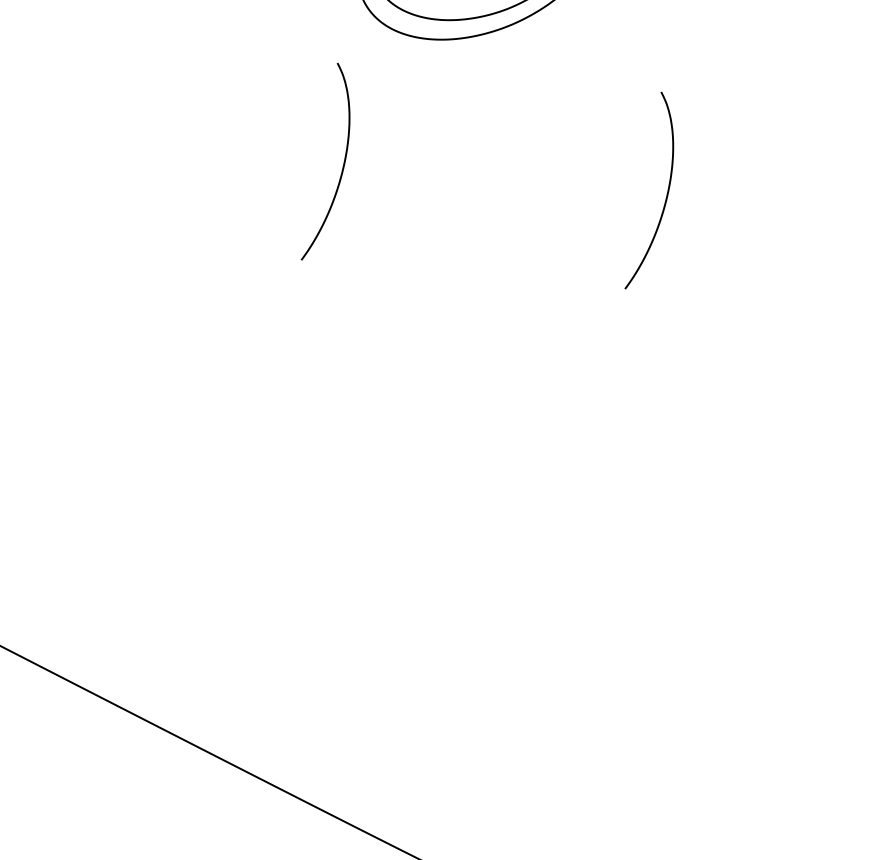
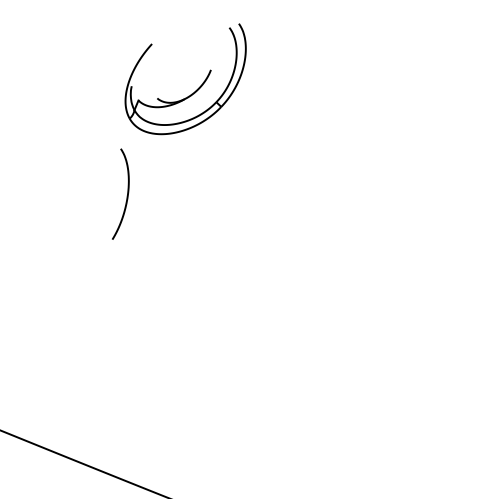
curve: (664, 197) -> (274, 196), removed

